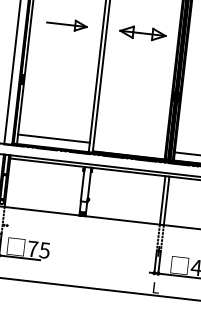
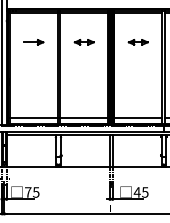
part: (66, 24) -> (33, 42), size x0.71
part: (141, 33) -> (83, 42), size x0.62
line: (129, 147) -> (84, 118), added

